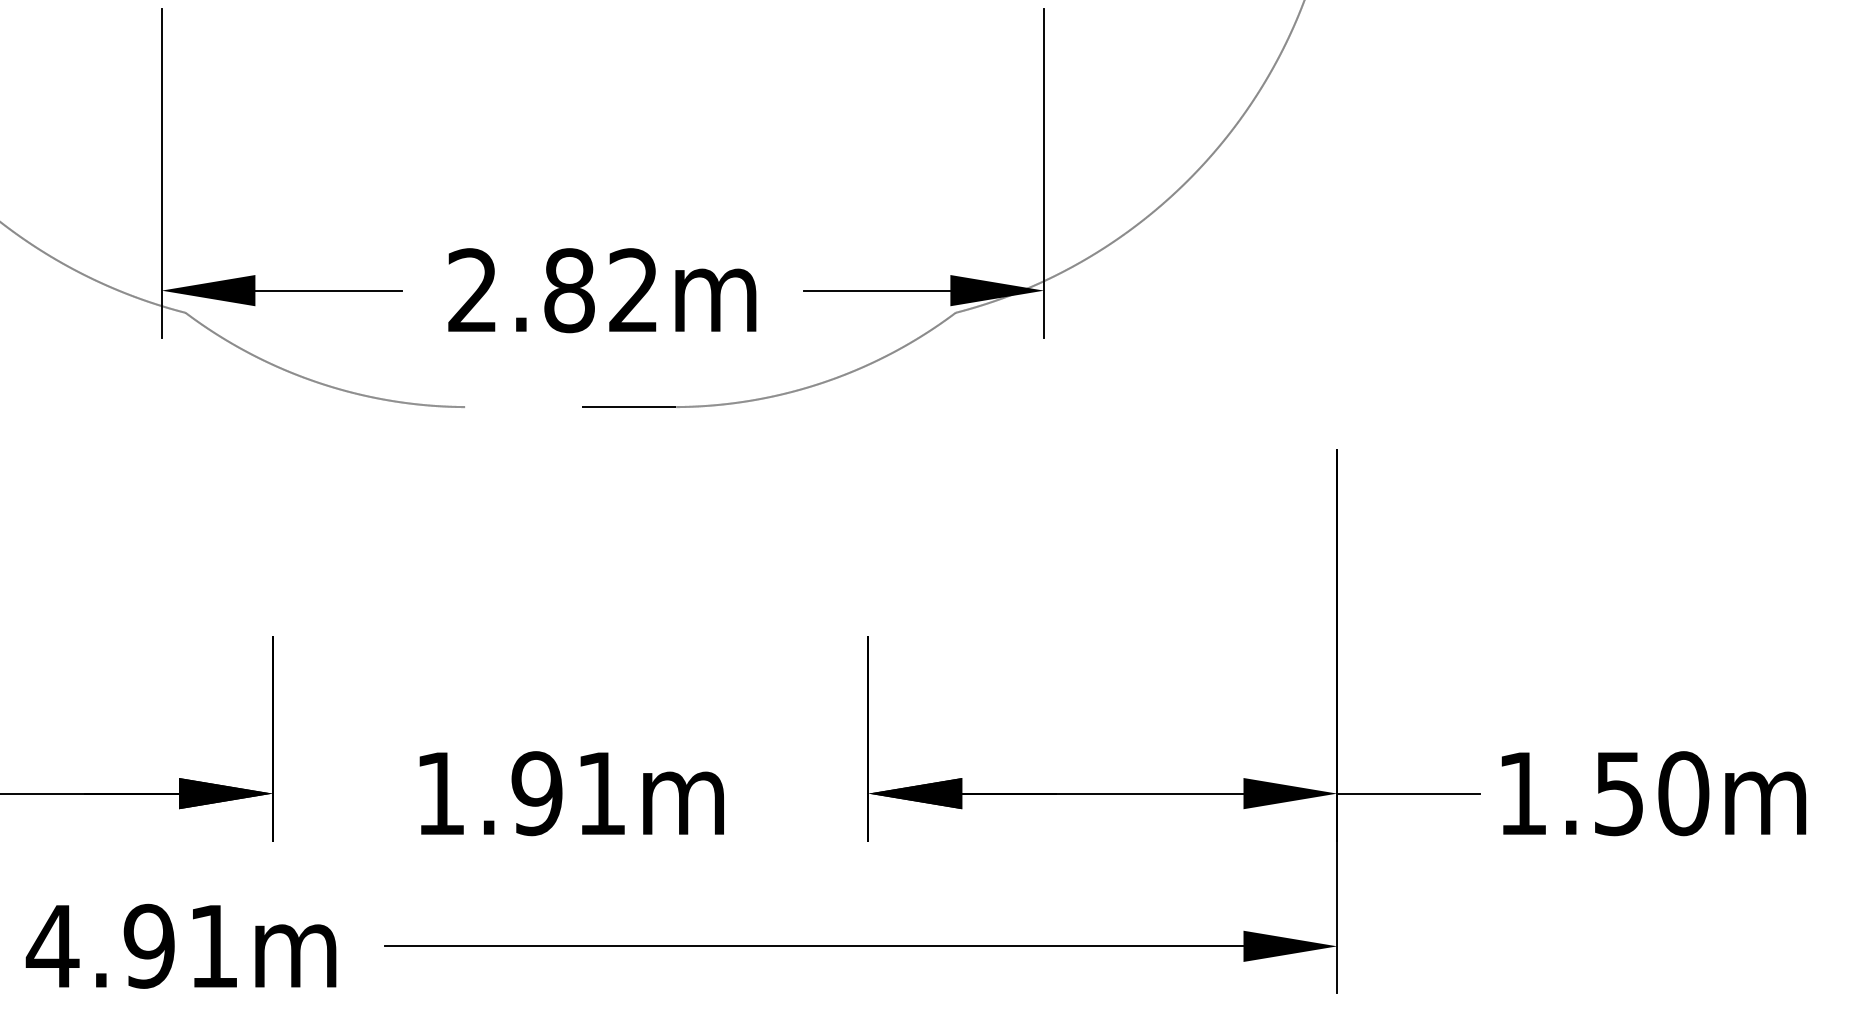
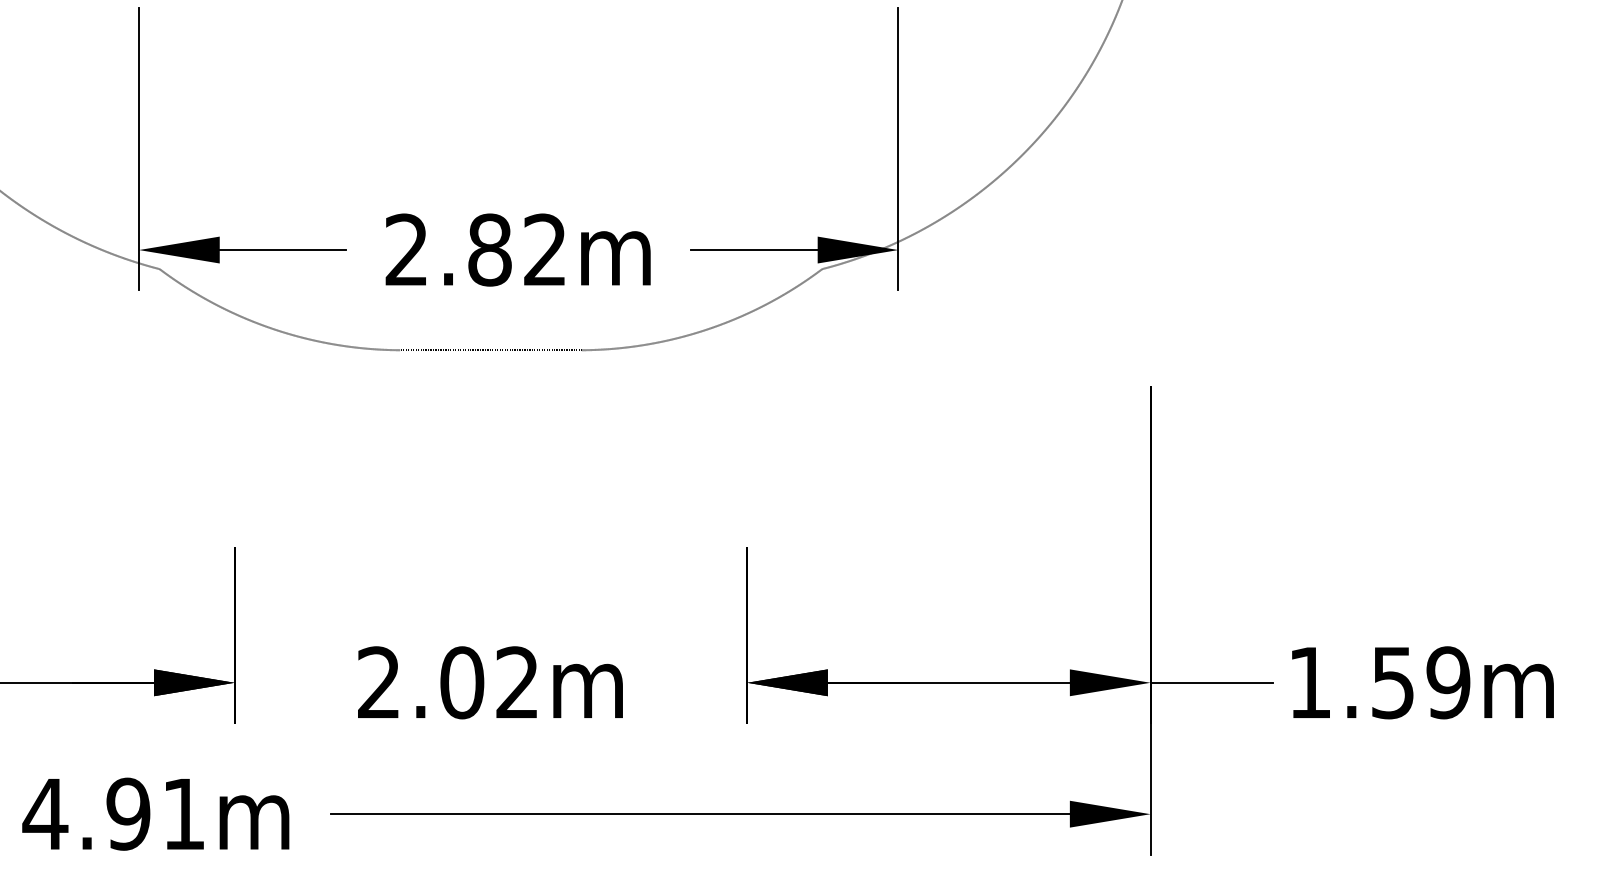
text: (520, 793) -> (447, 682), 1.91m -> 2.02m
text: (1683, 793) -> (1448, 682), 1.50m -> 1.59m

